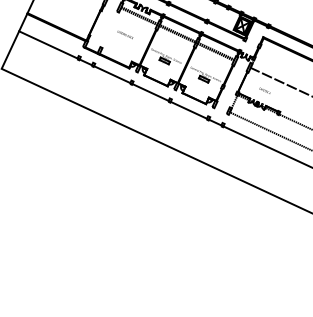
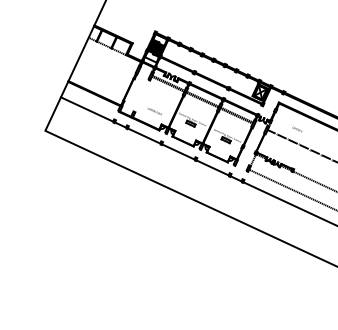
text: (125, 34) -> (154, 111), moved
text: (265, 90) -> (297, 129), moved

